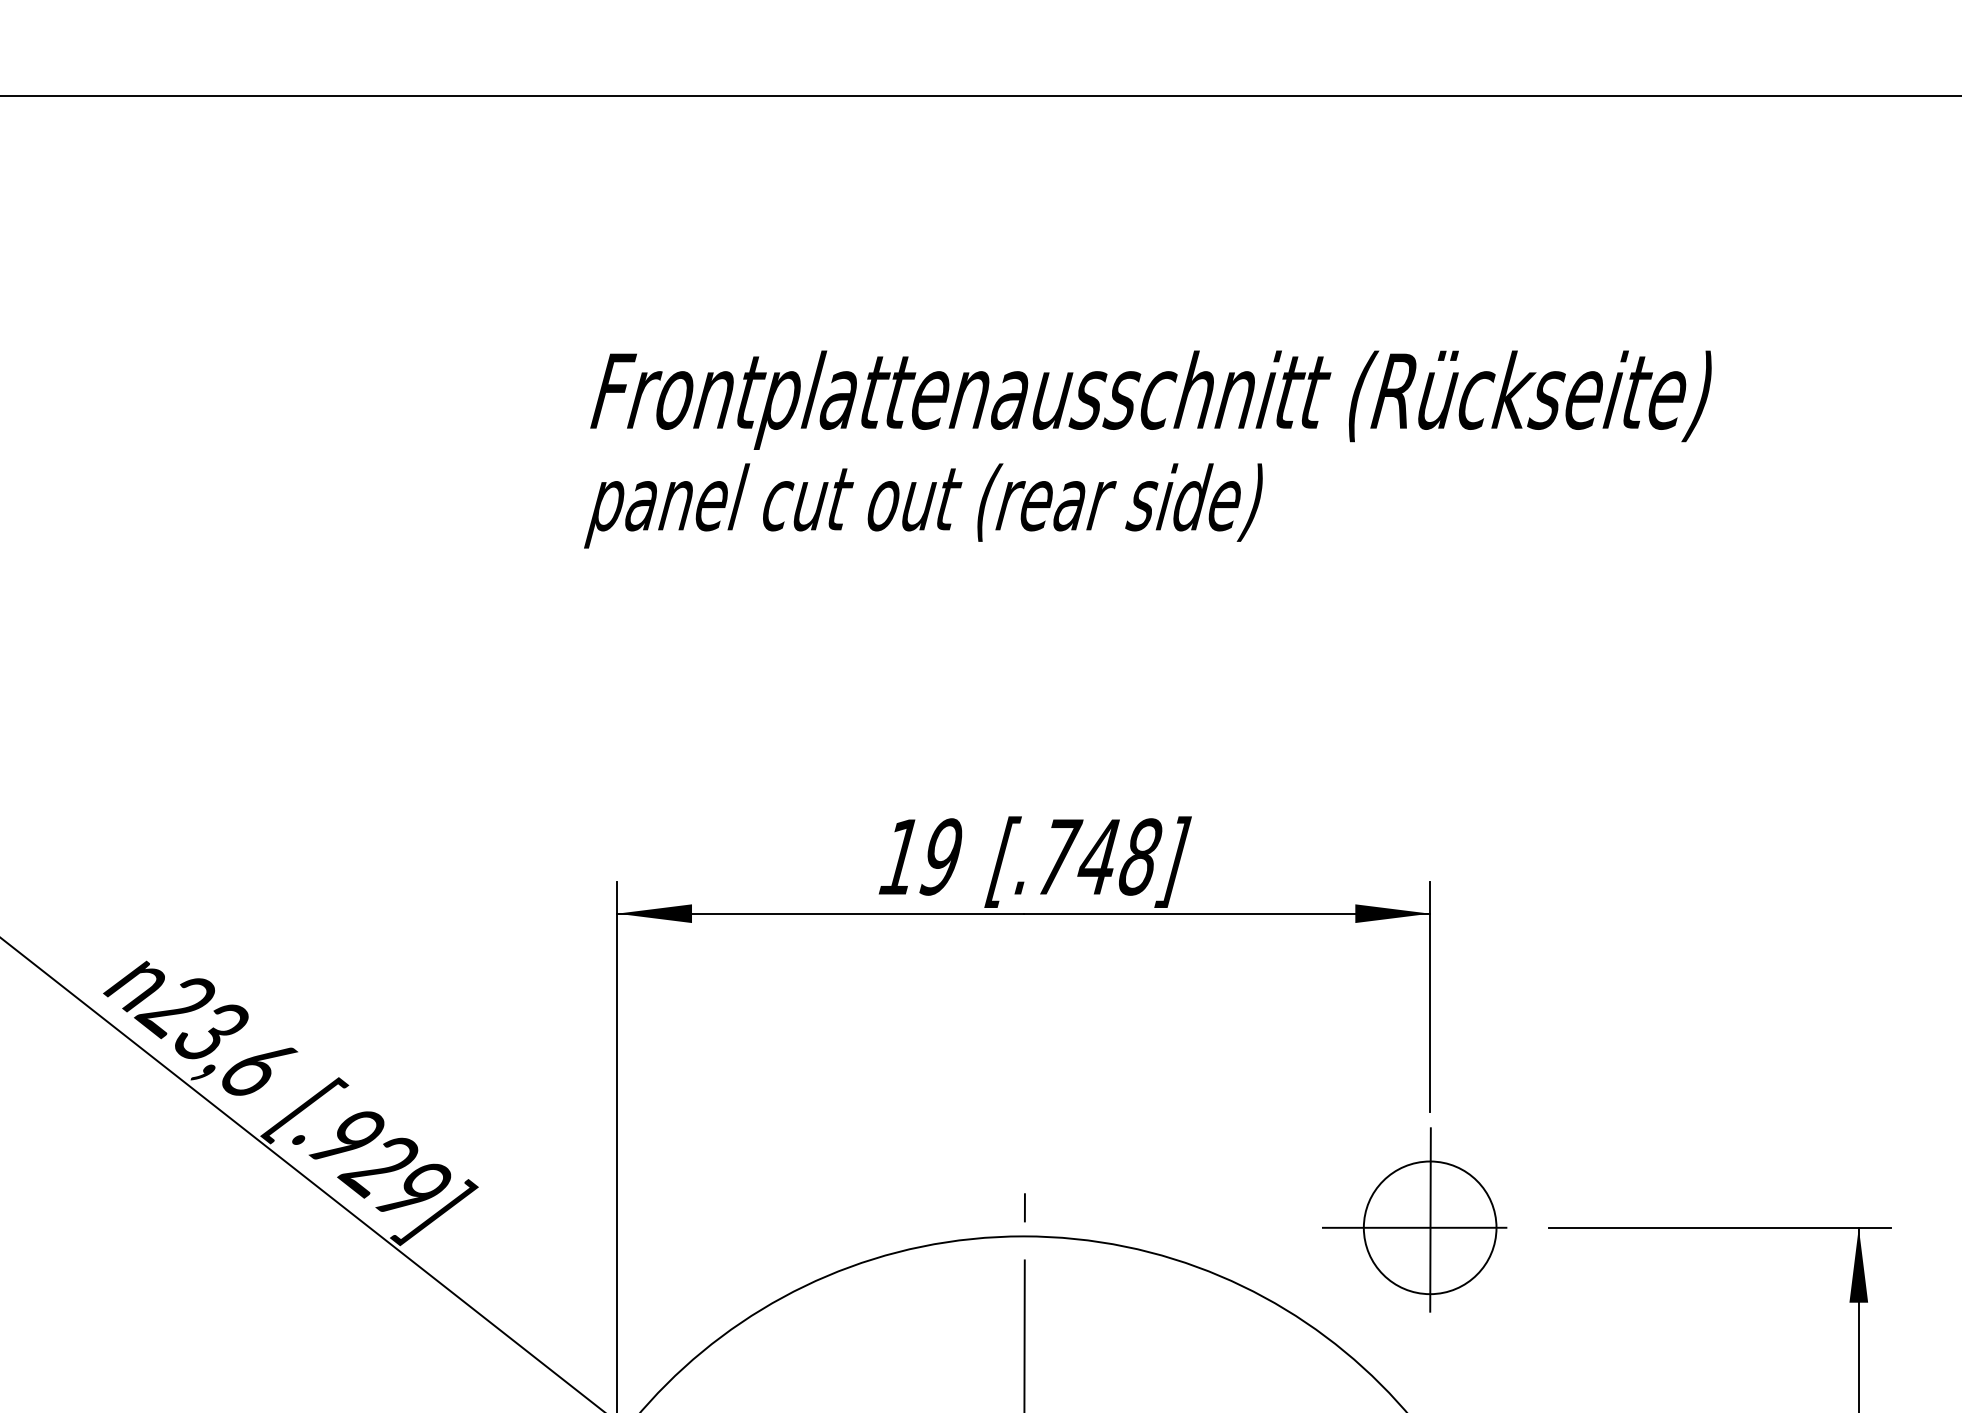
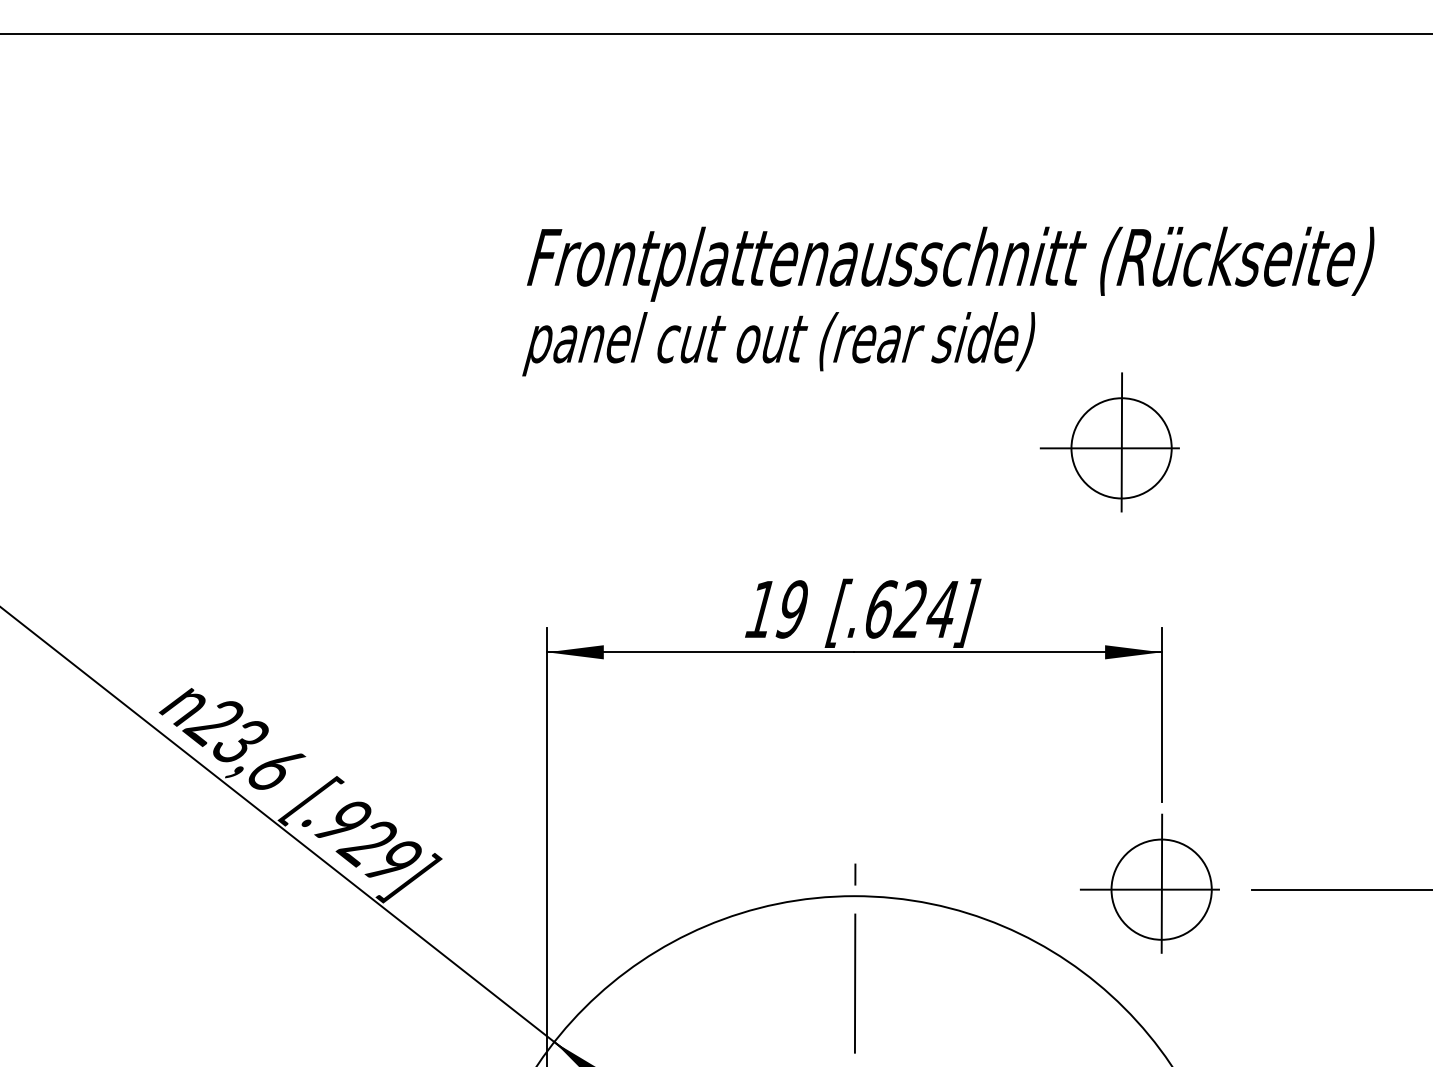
part: (1361, 635) -> (1109, 442), added
text: (1100, 856) -> (912, 609), [.748] -> [.624]

